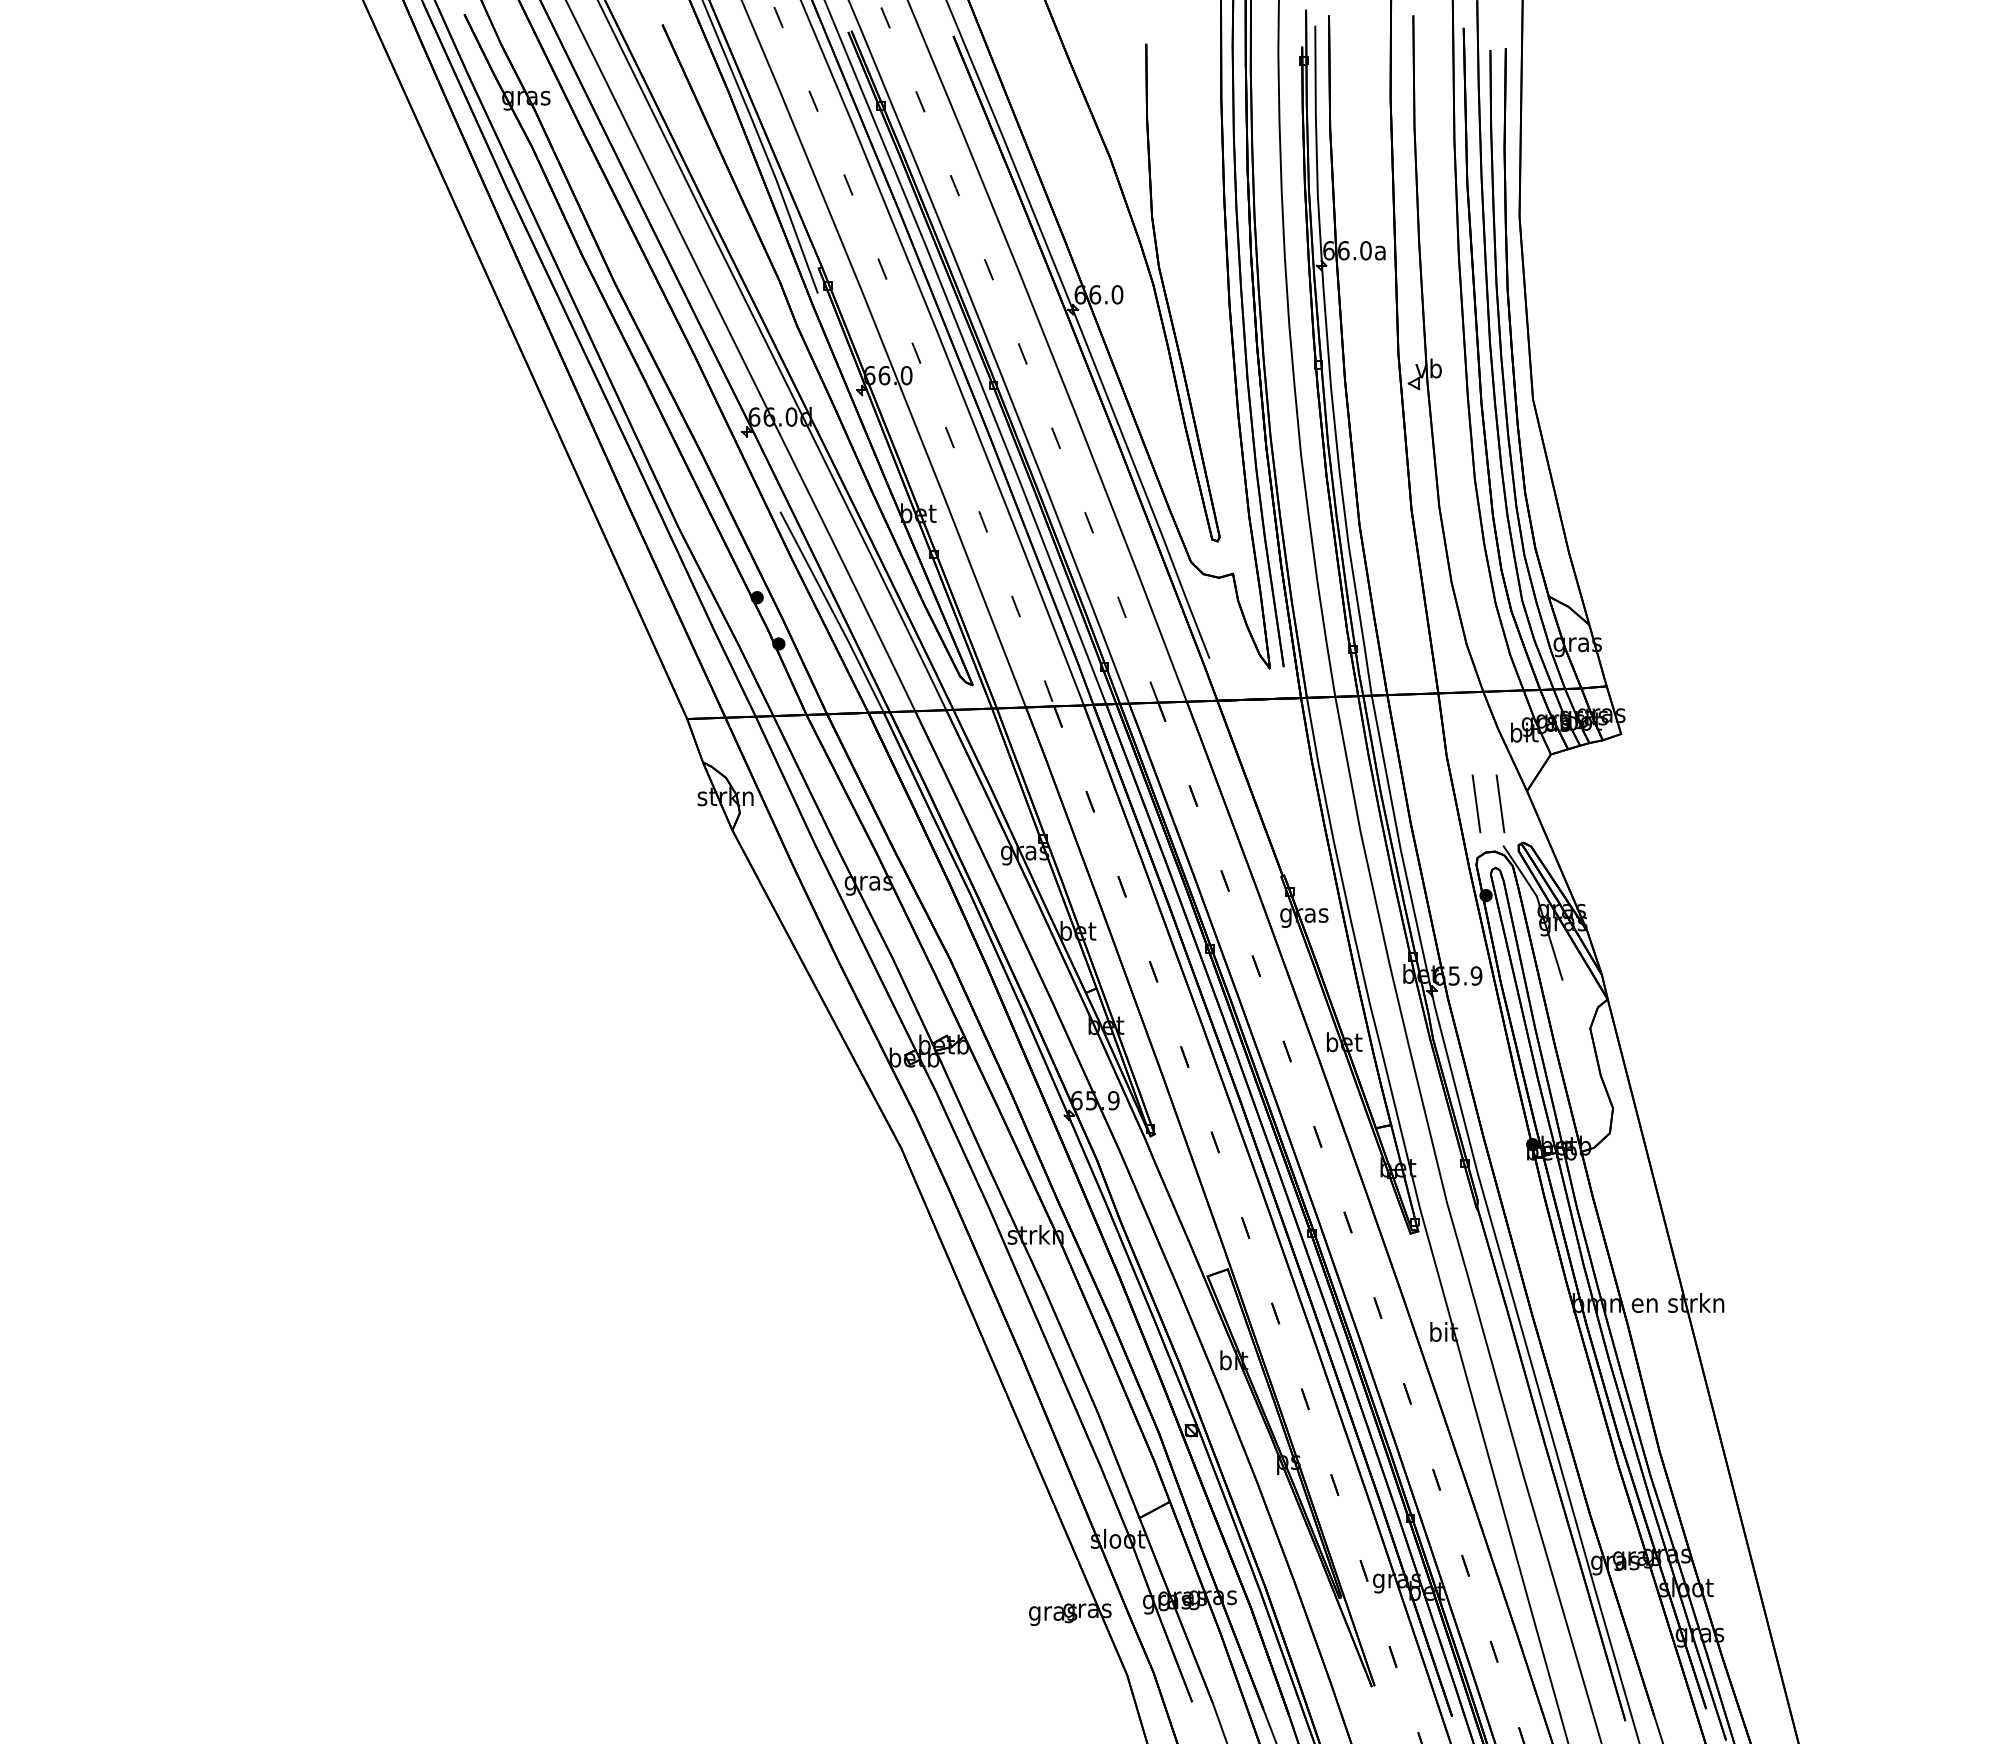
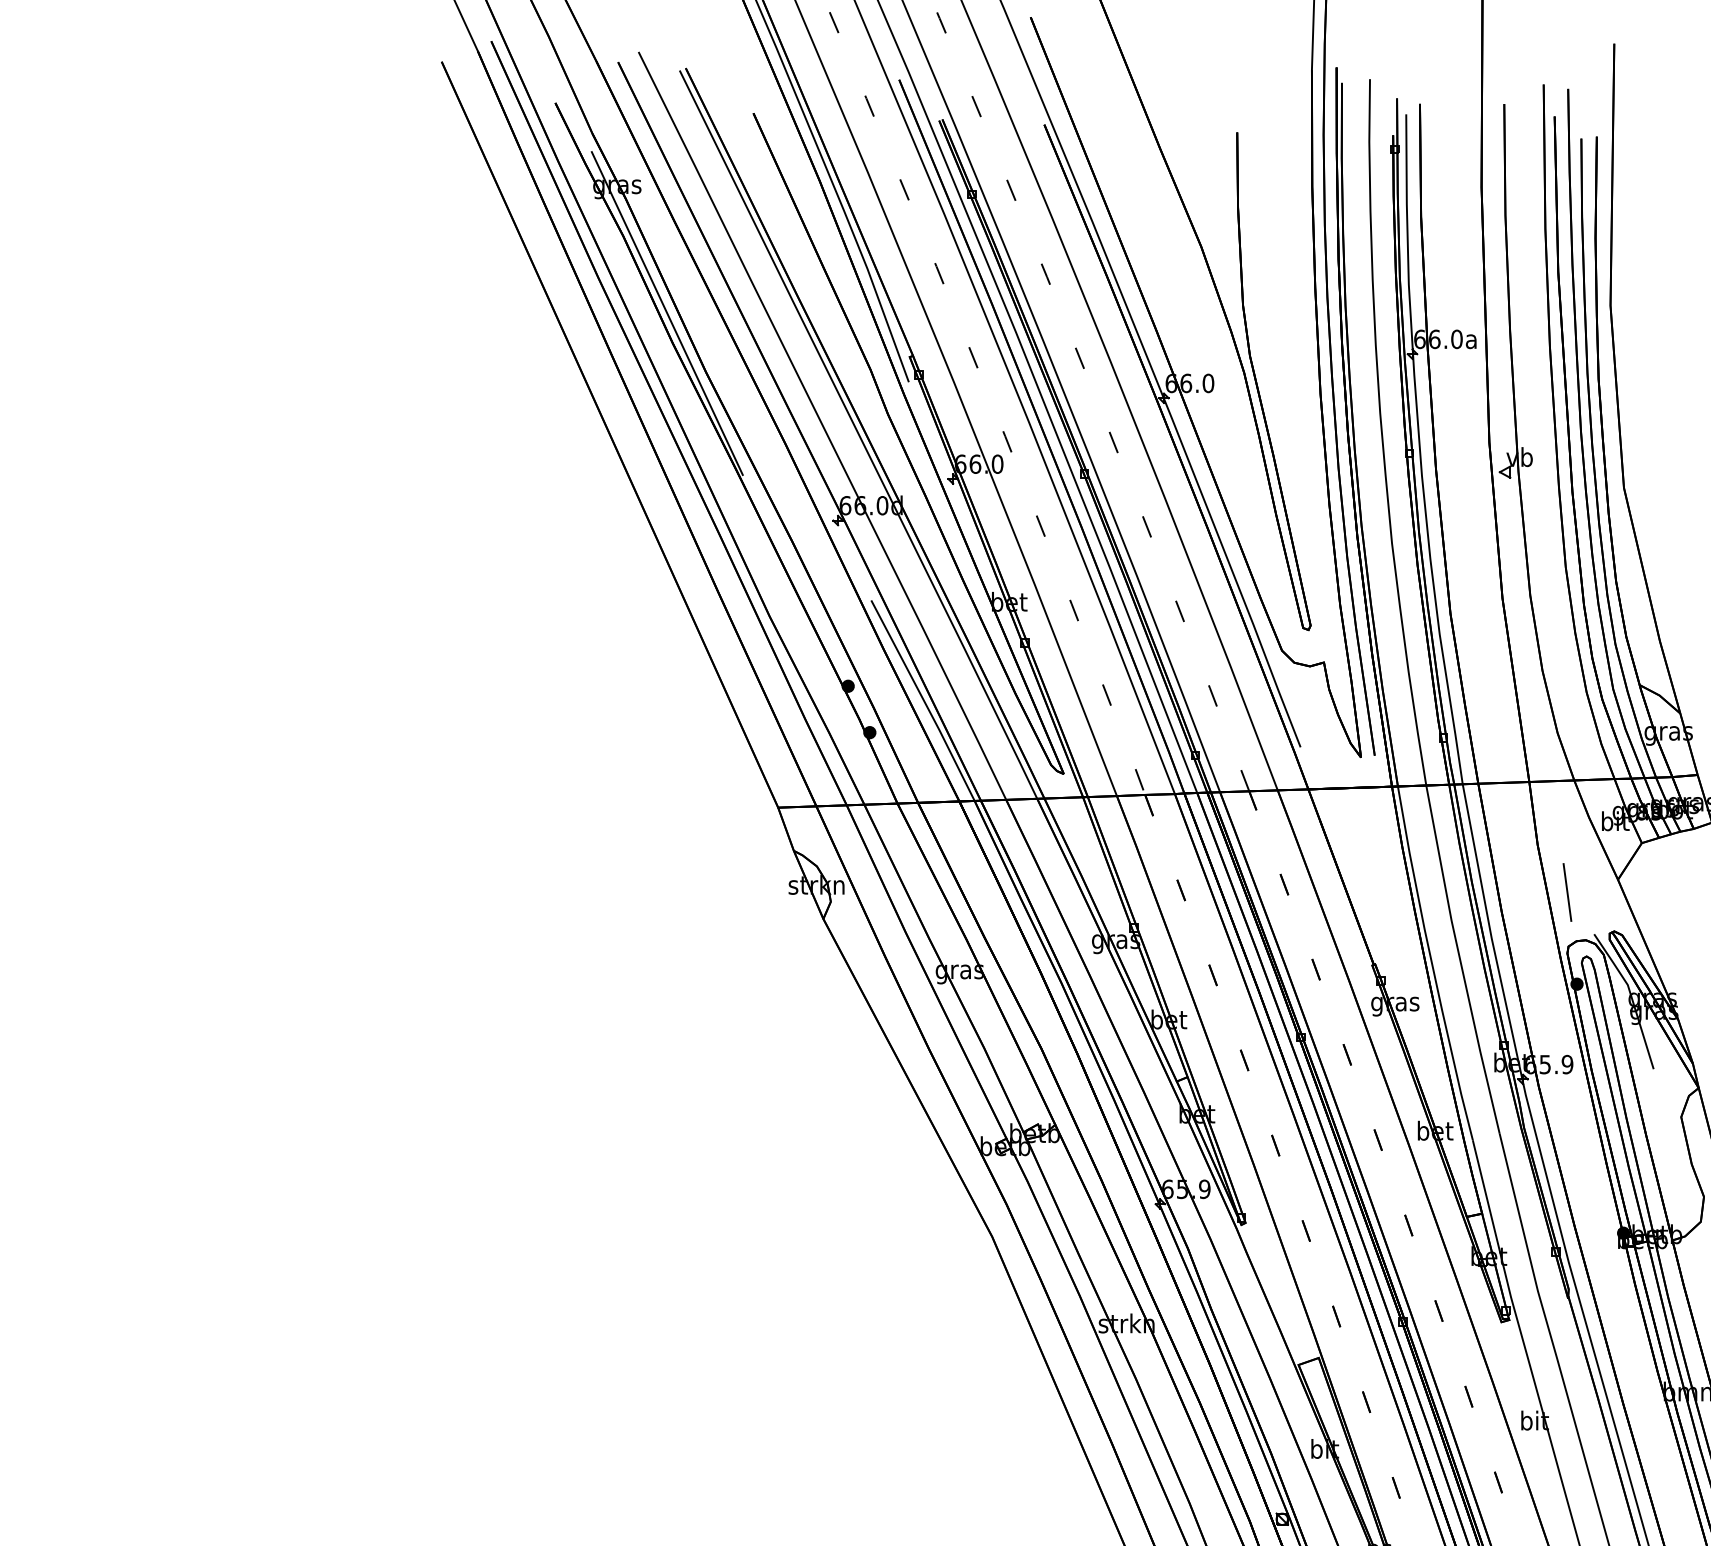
line: (575, 224) -> (666, 313), added
line: (1500, 803) -> (1591, 892), removed

